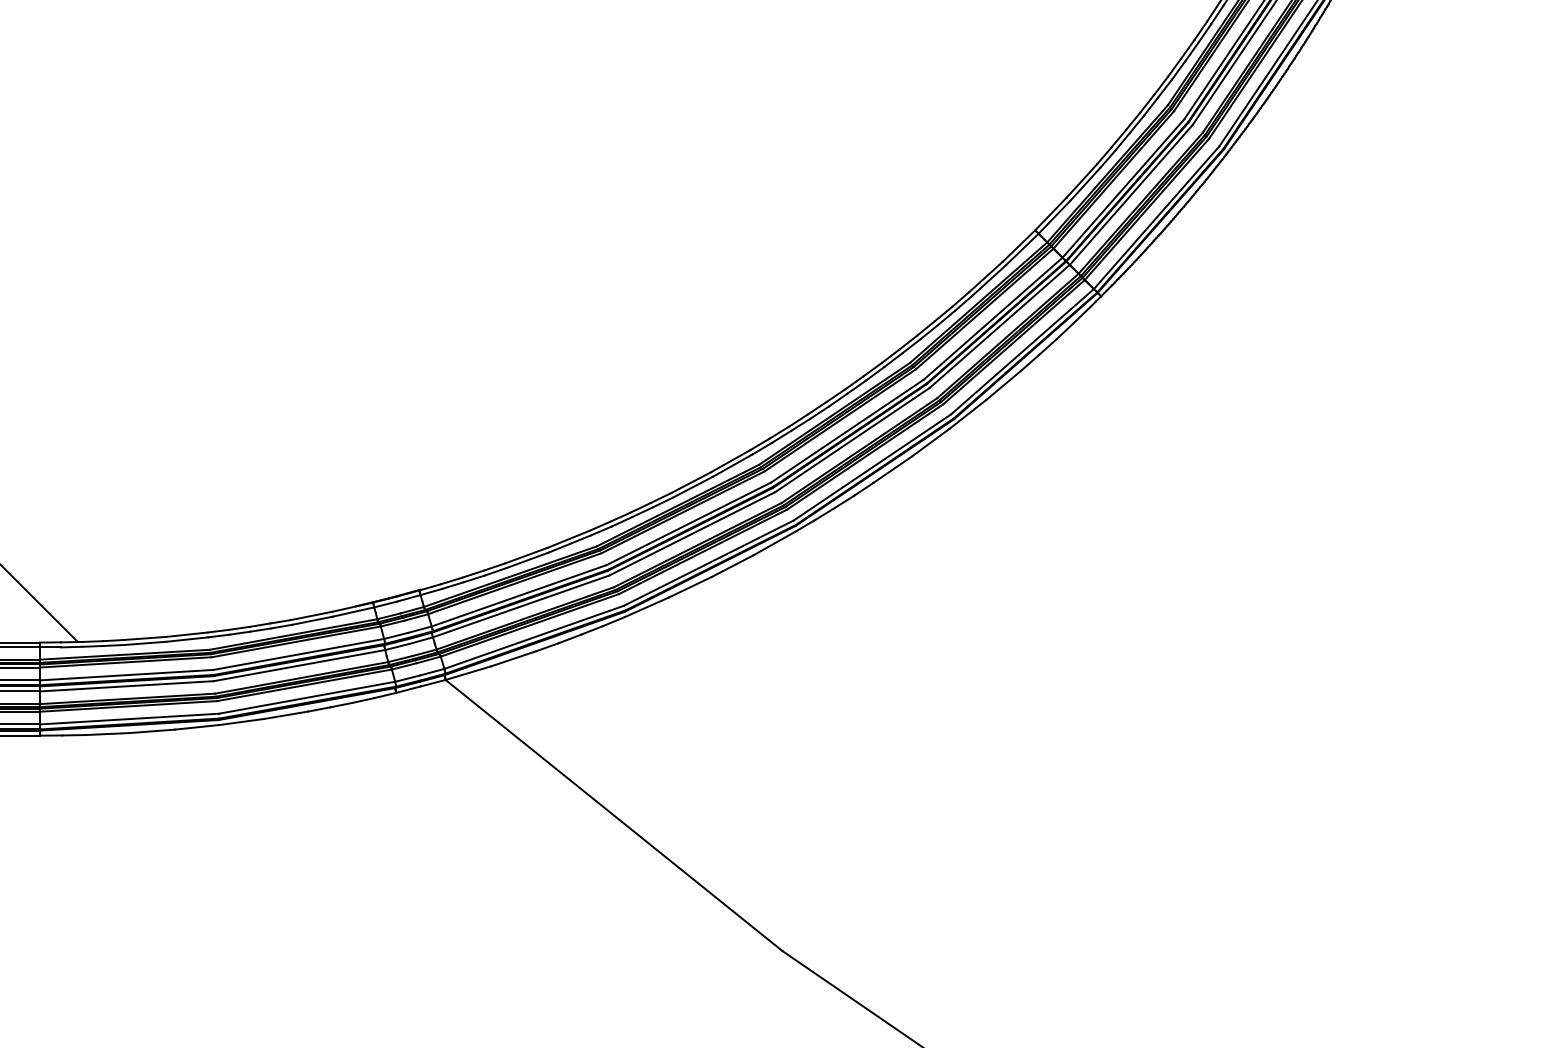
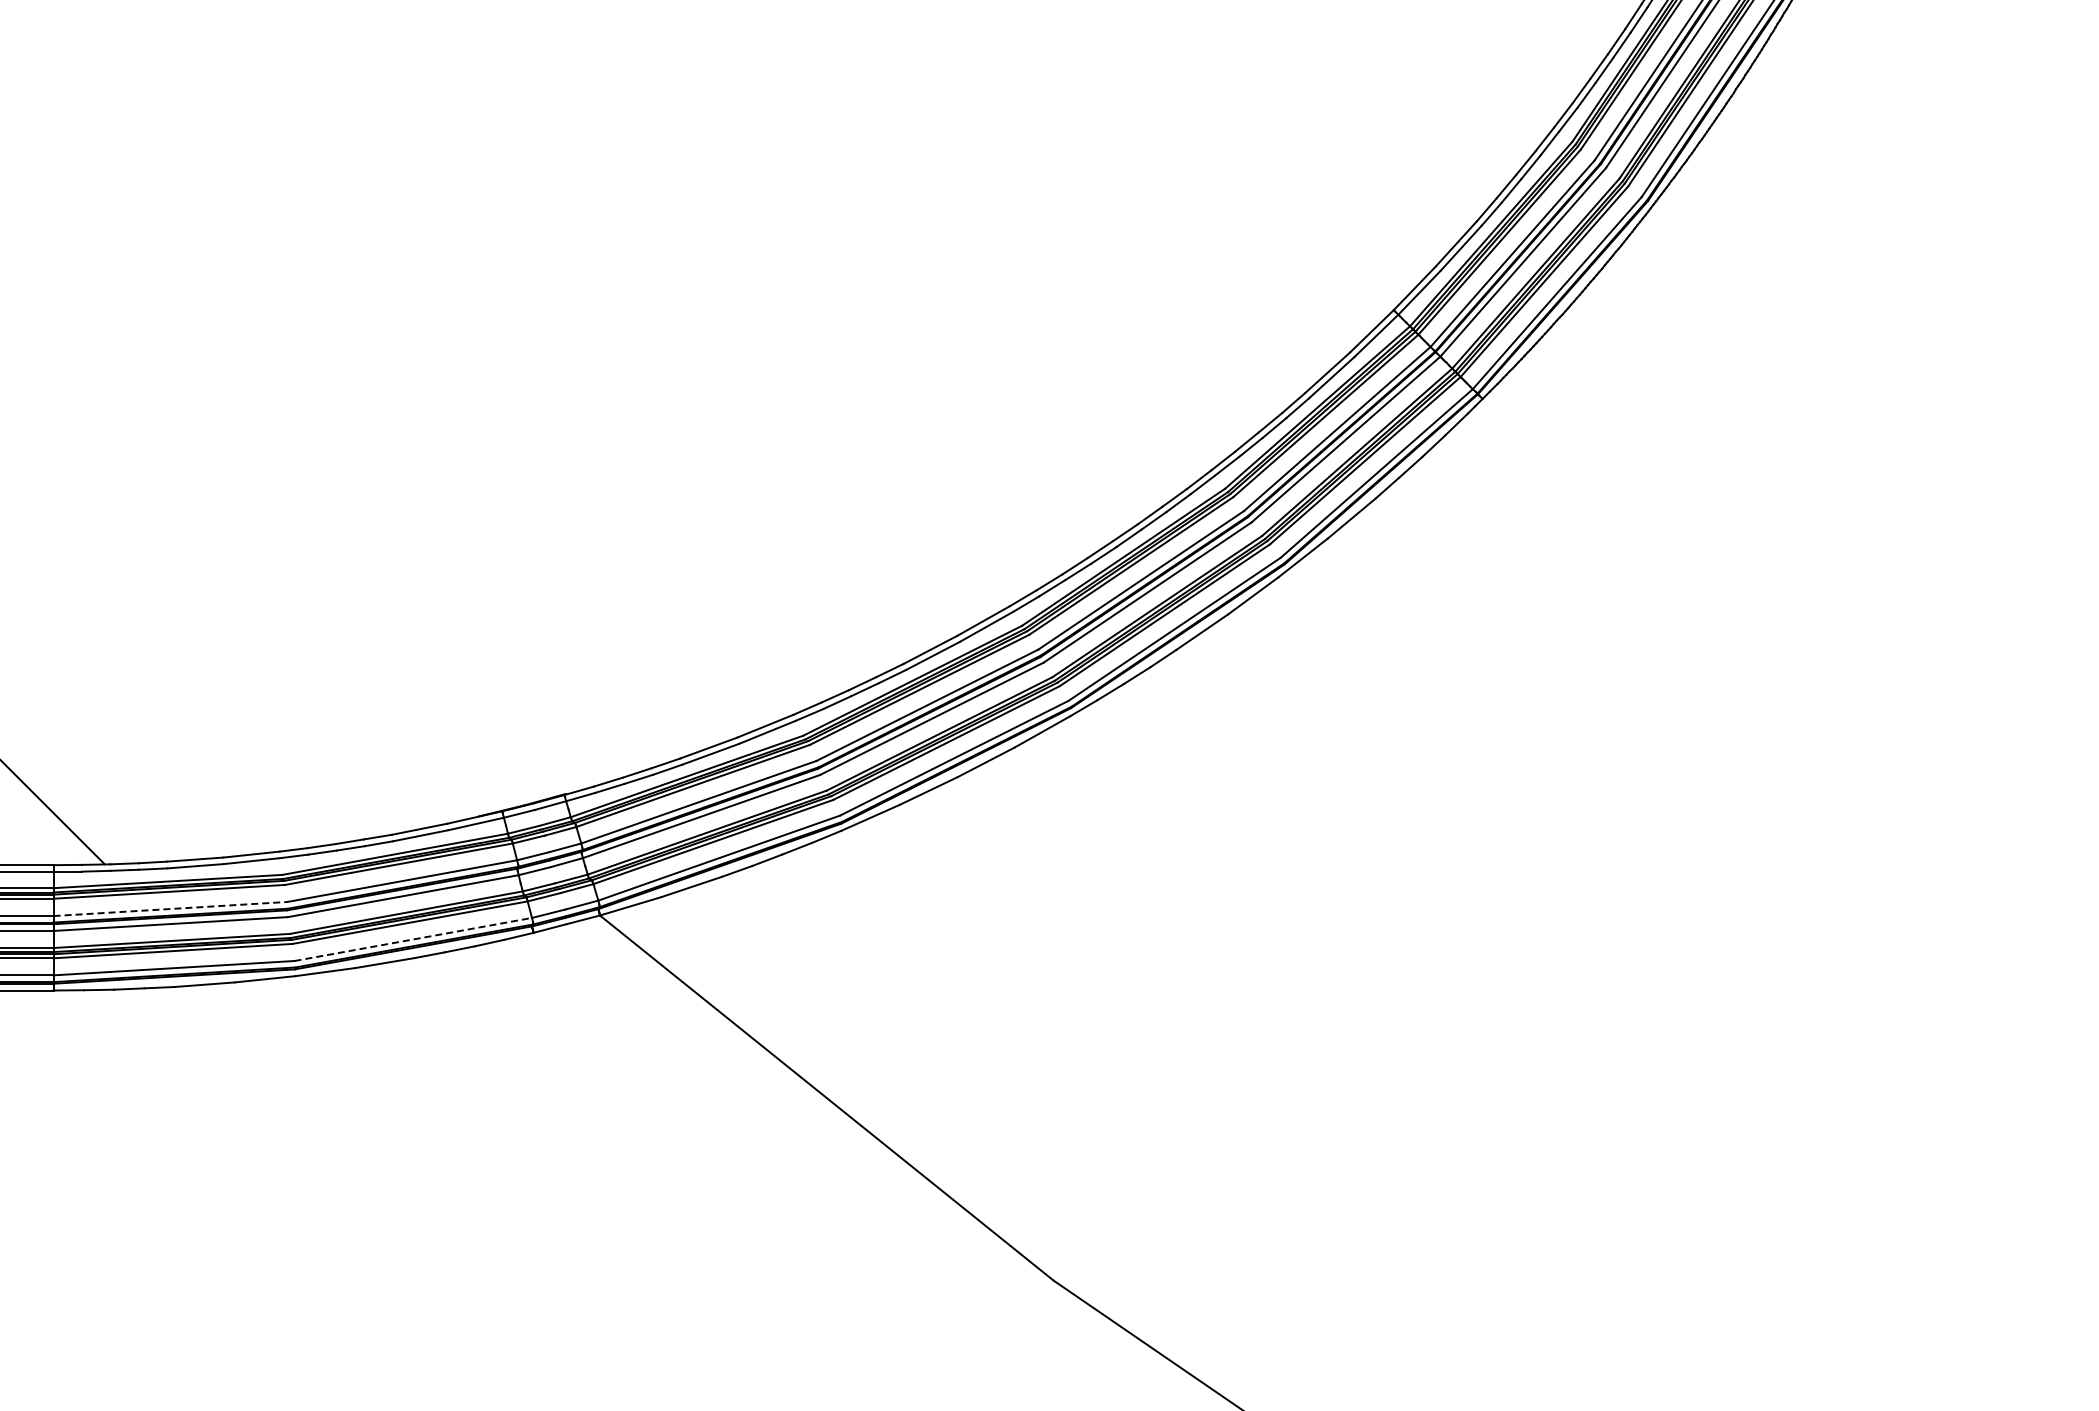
line: (126, 674) -> (170, 908), solid -> dashed
line: (307, 697) -> (413, 939), solid -> dashed

